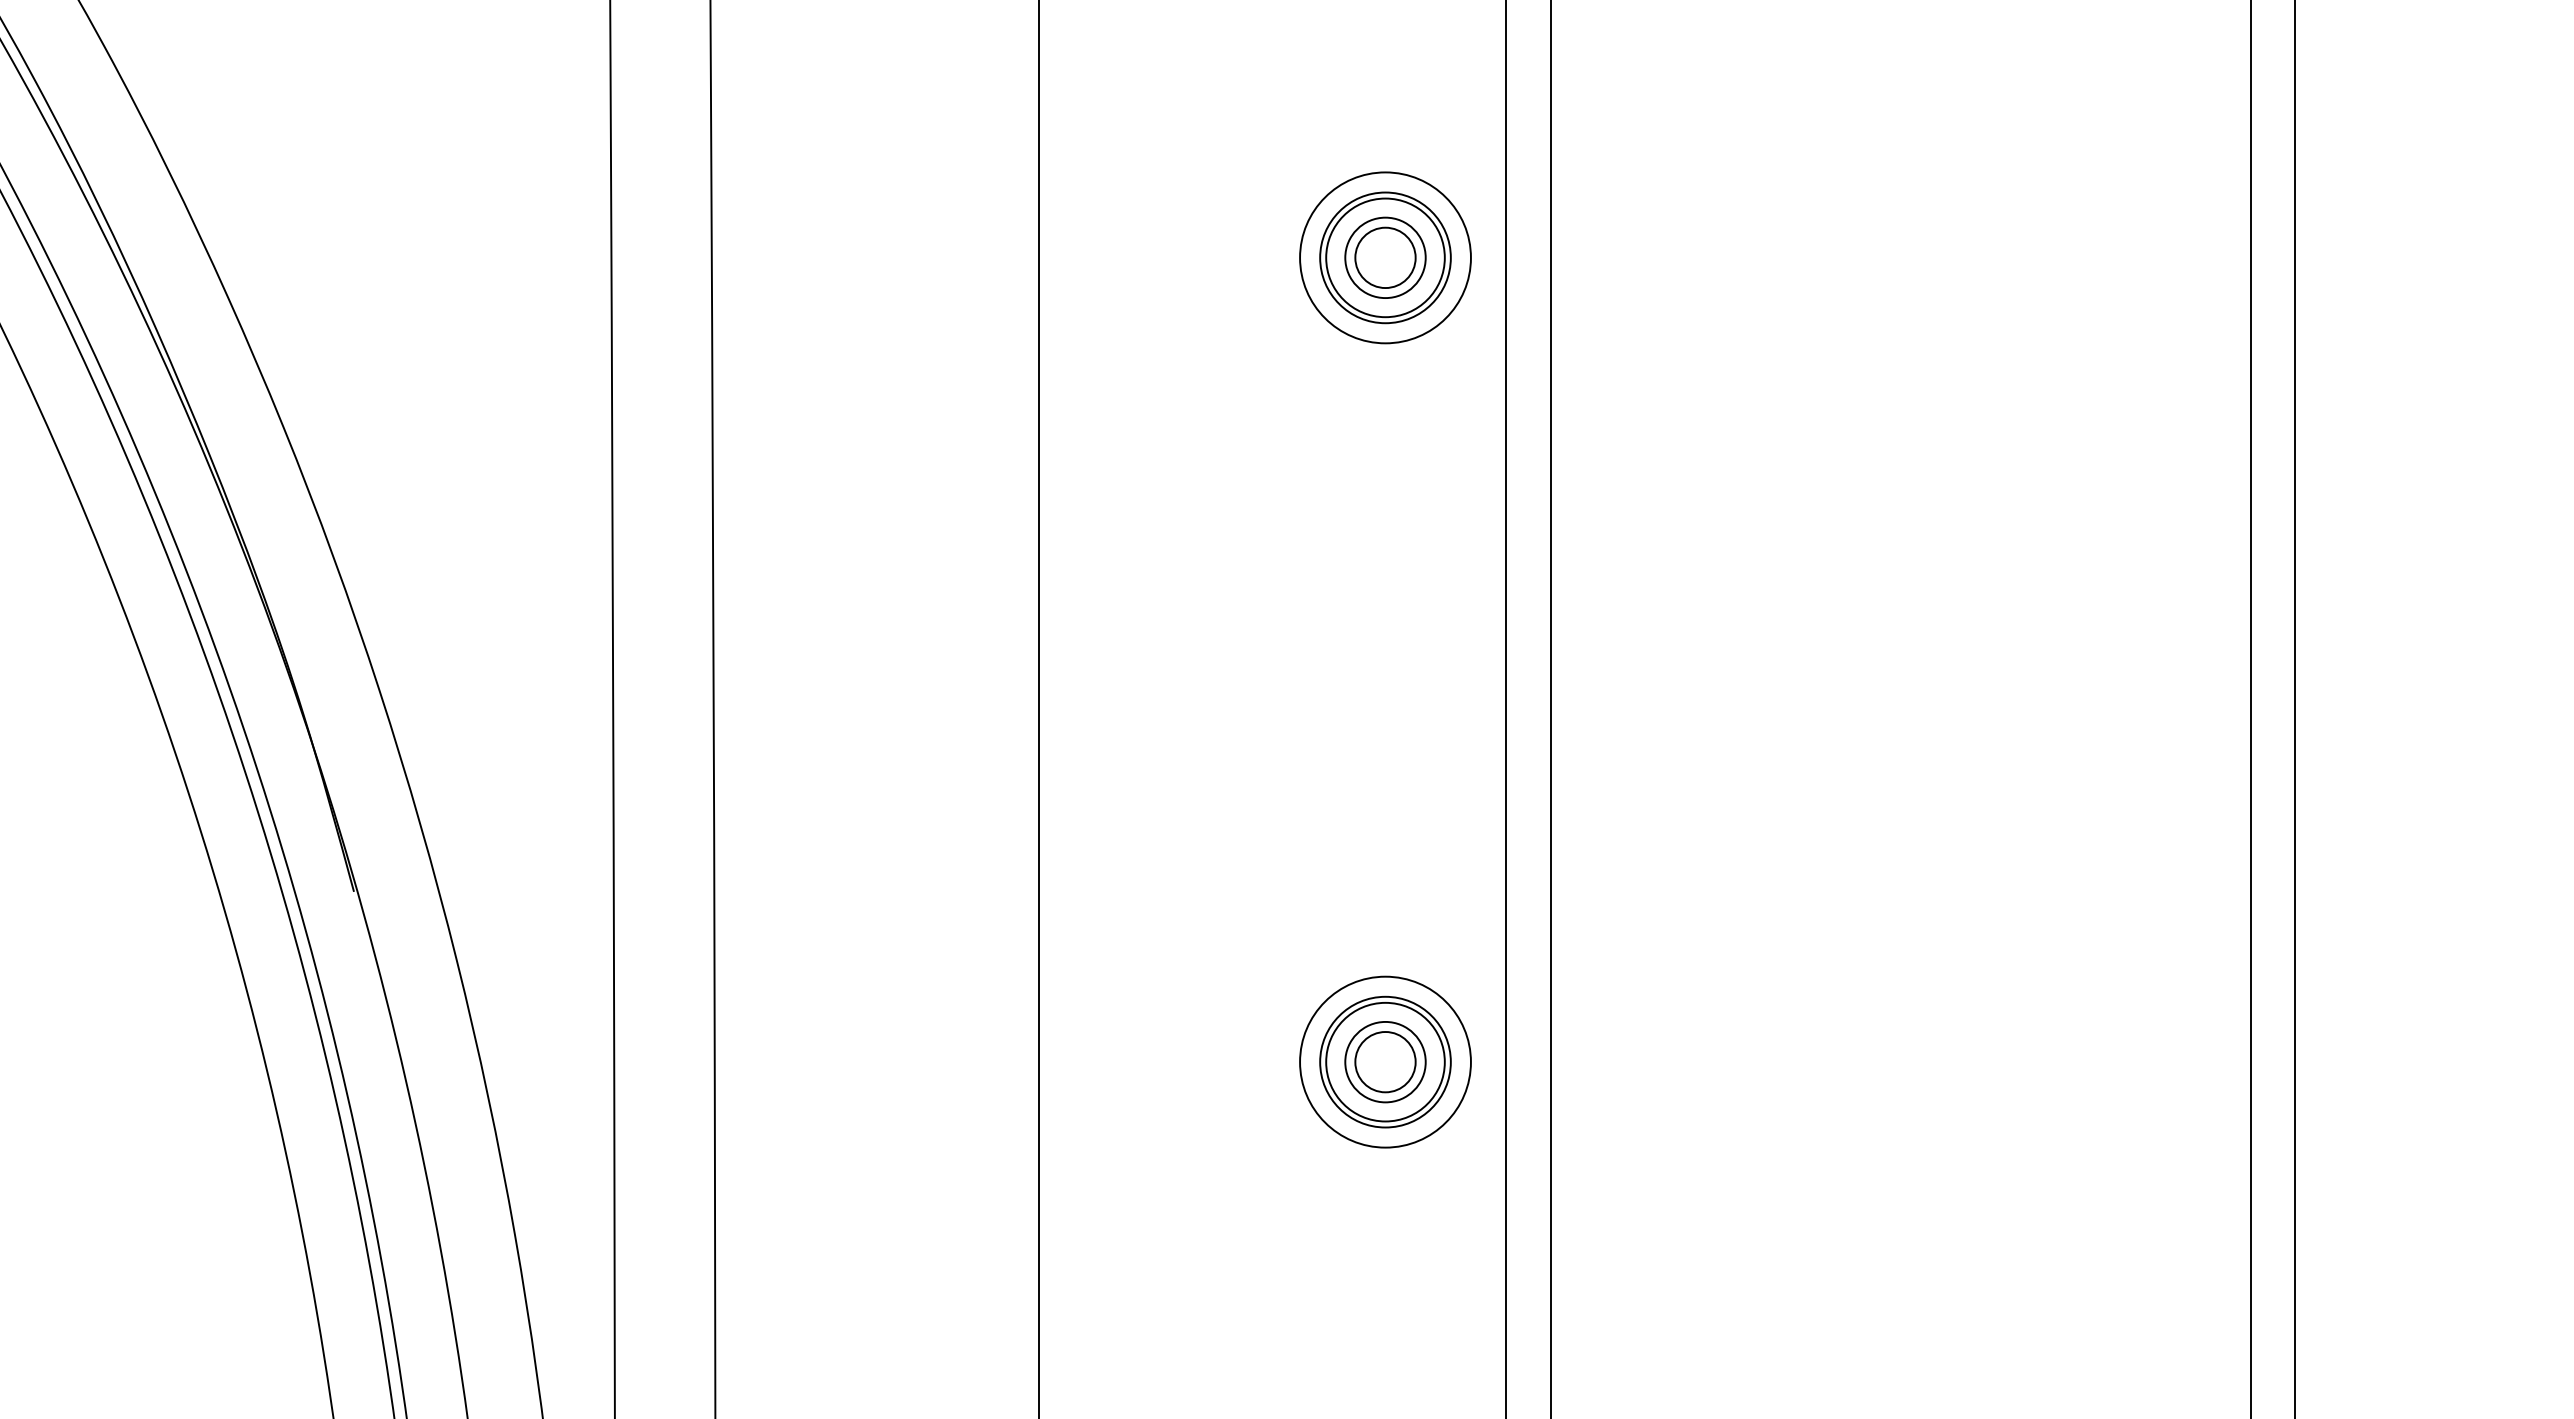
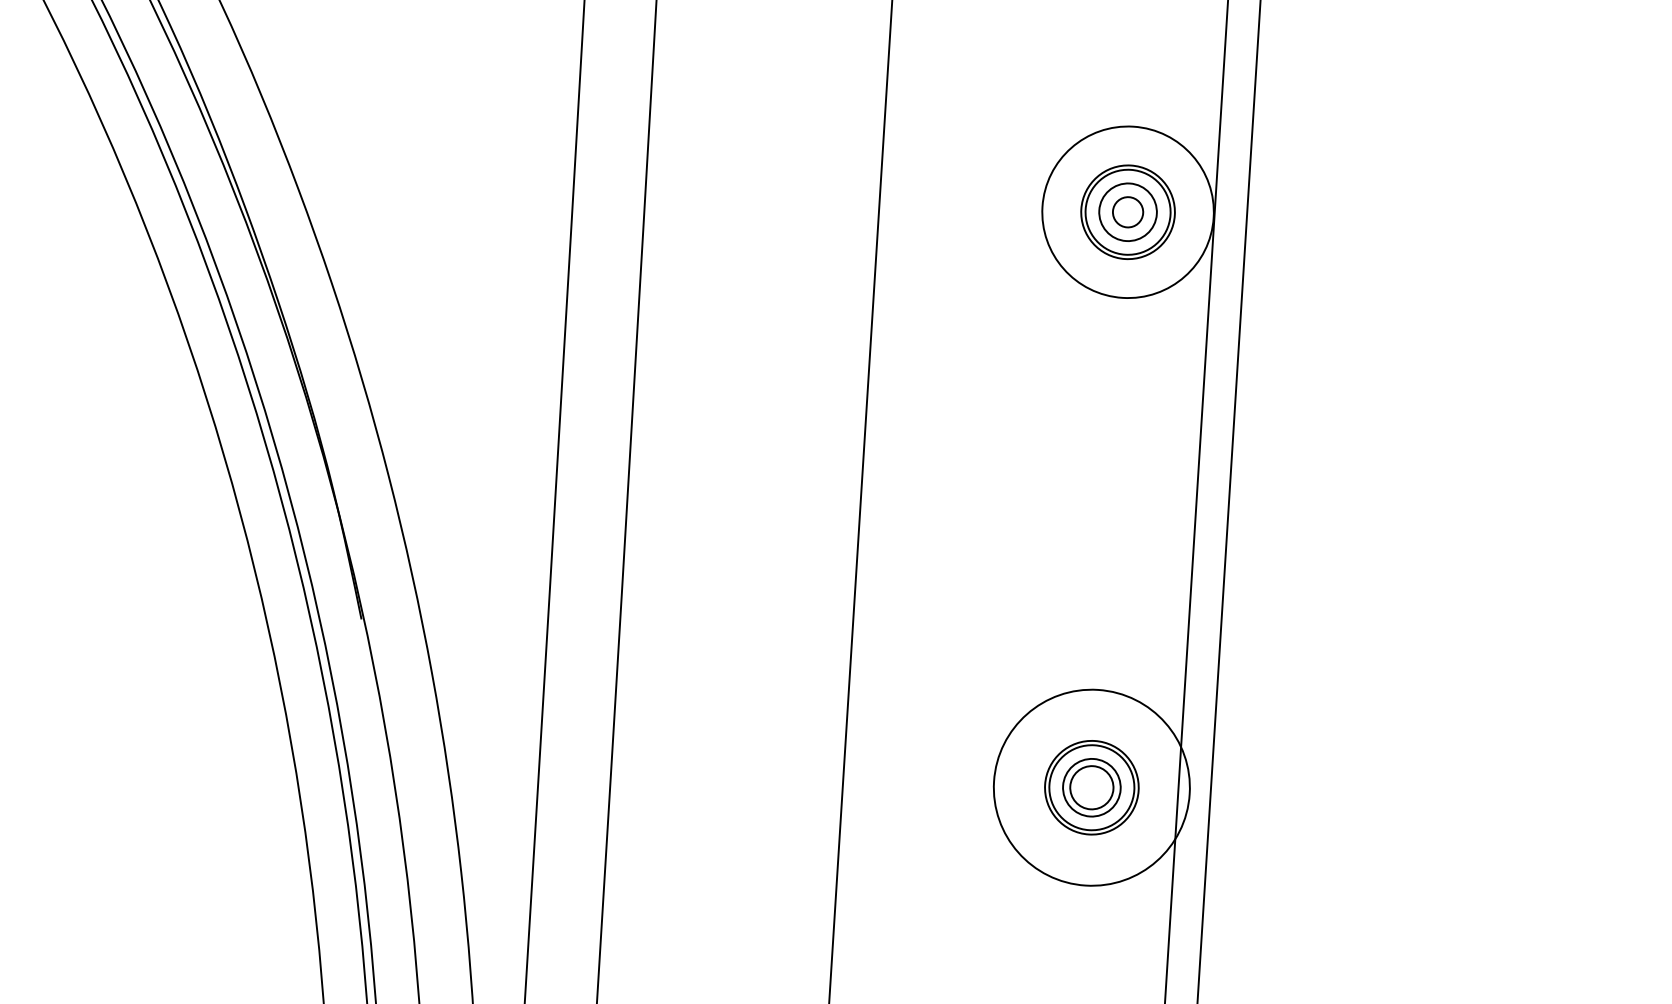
circle: (1385, 257) -> (1128, 212), size x0.7
circle: (1385, 257) -> (1128, 212), size x1.4
circle: (1385, 1061) -> (1091, 787), size x1.6

